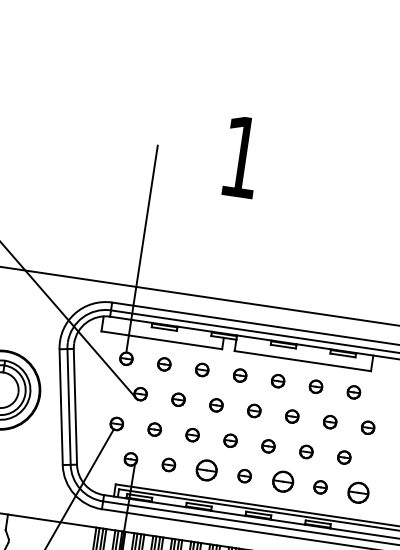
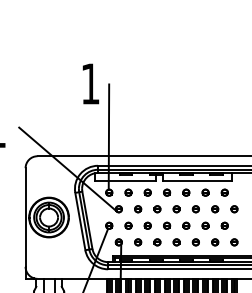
text: (241, 156) -> (90, 83), moved
part: (206, 470) -> (157, 242), size x0.62
part: (281, 481) -> (195, 242), size x0.62
part: (358, 493) -> (234, 242), size x0.62

